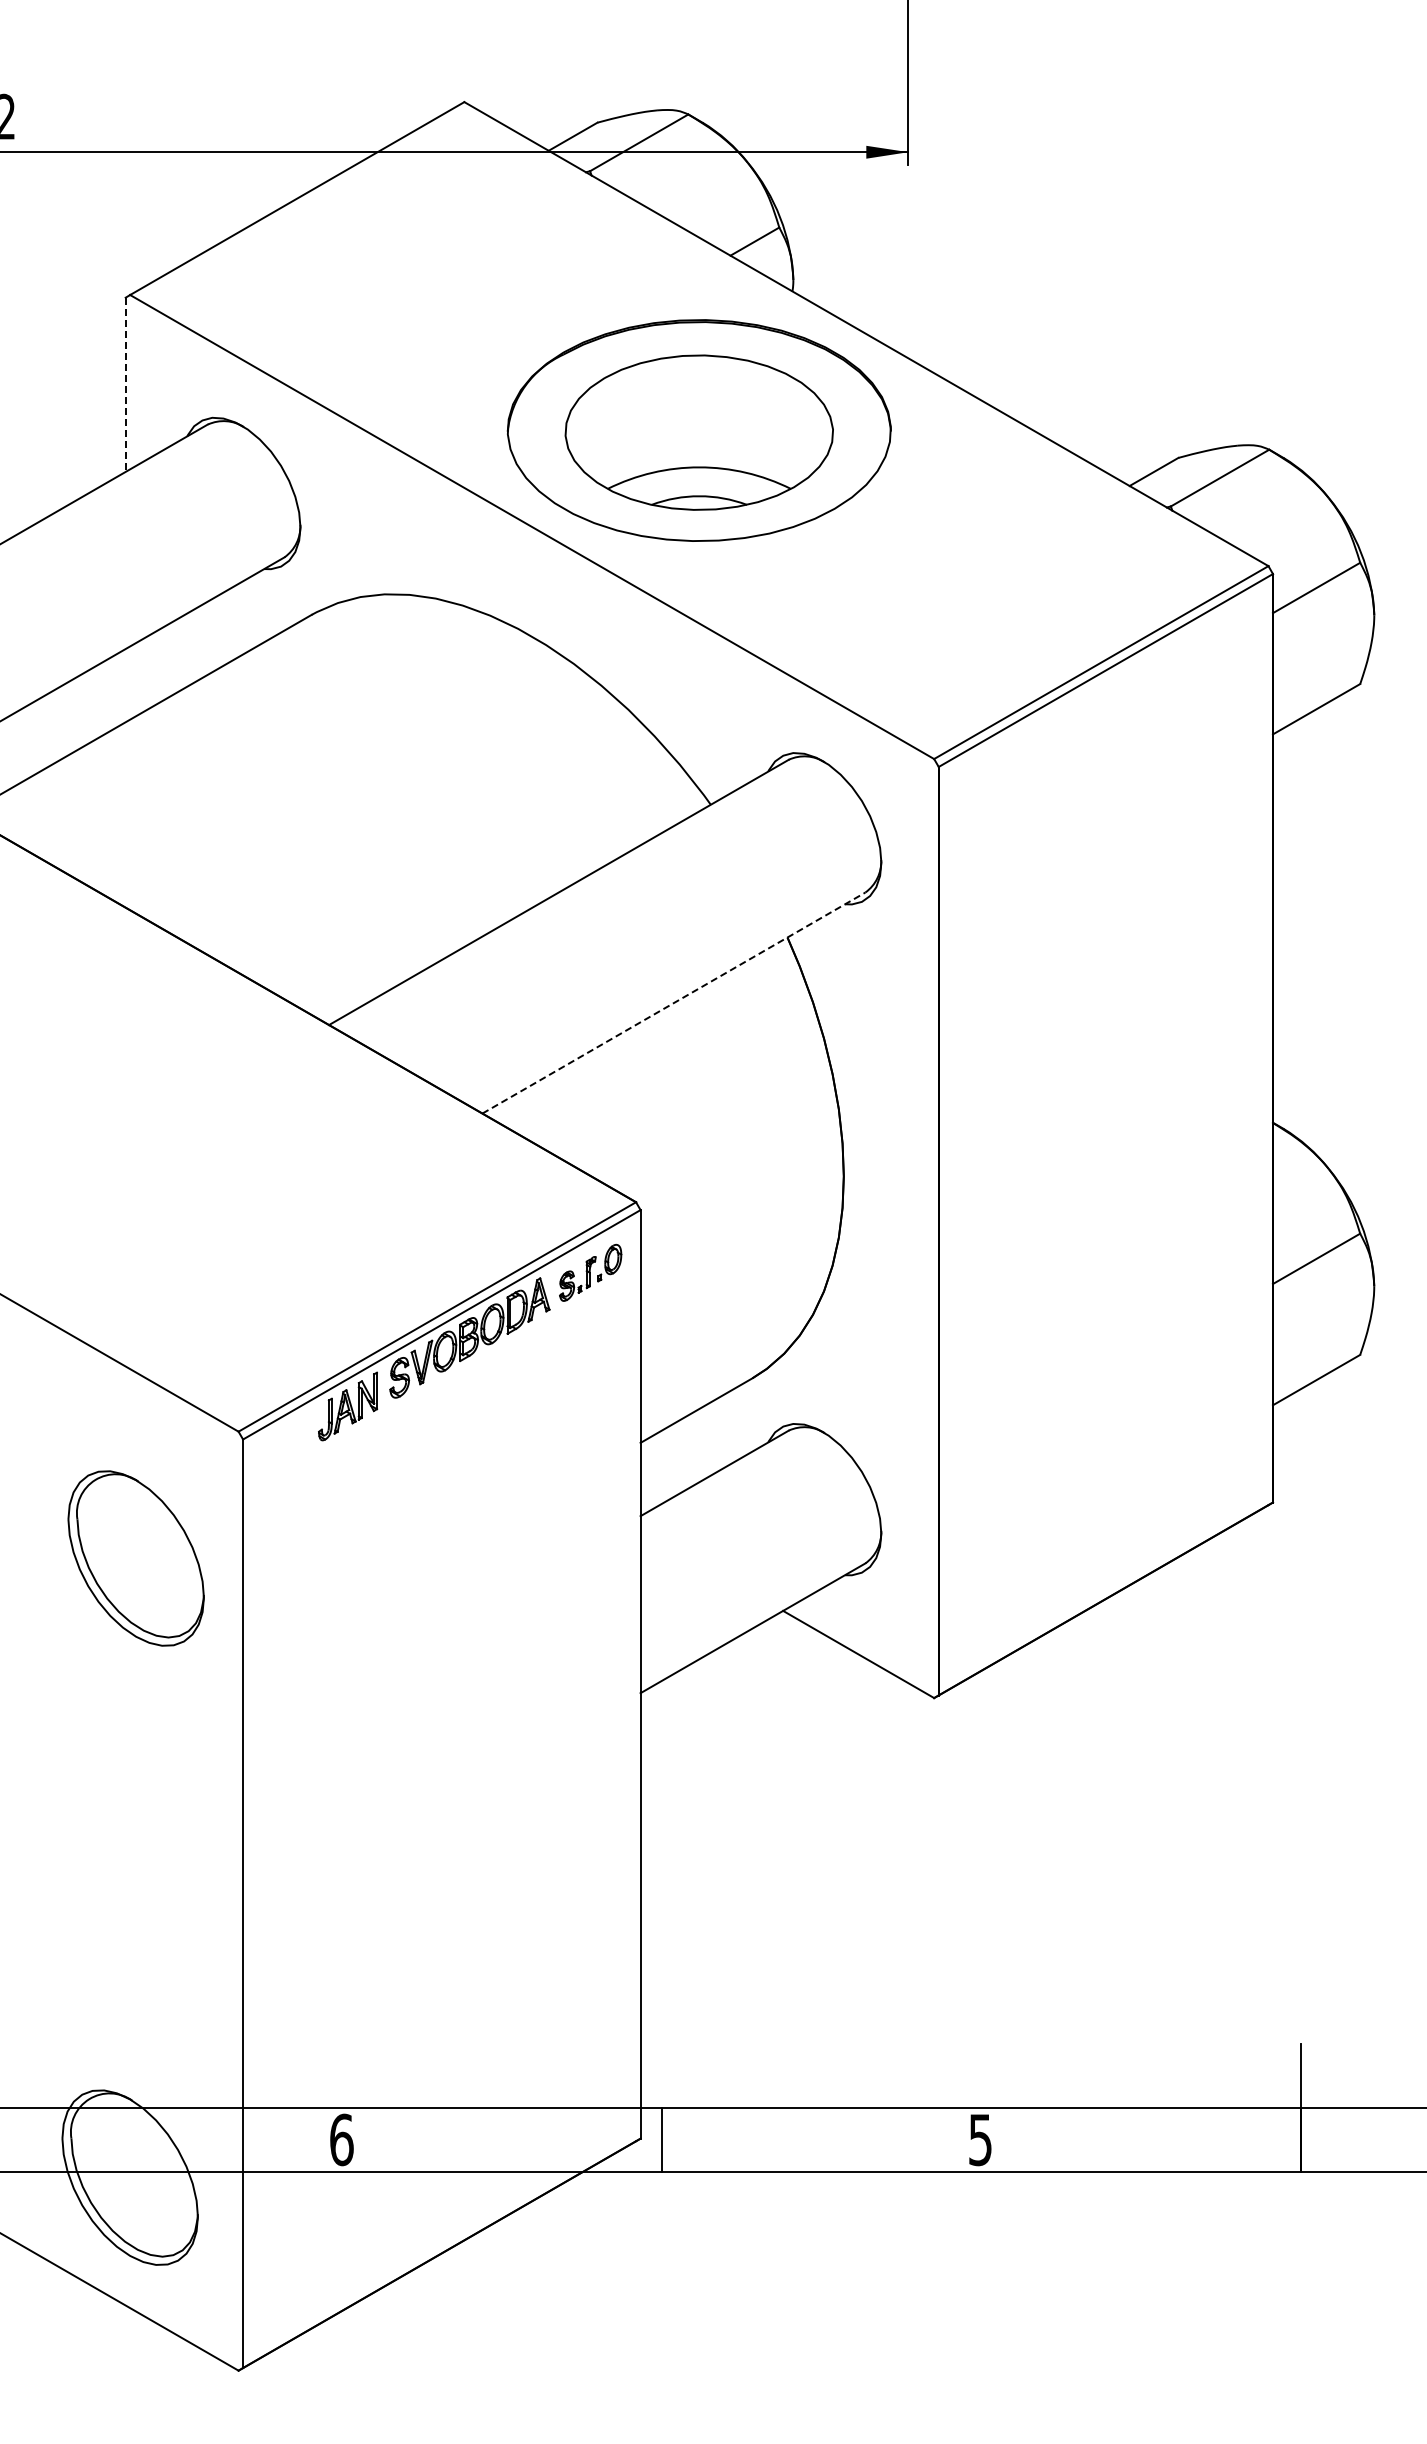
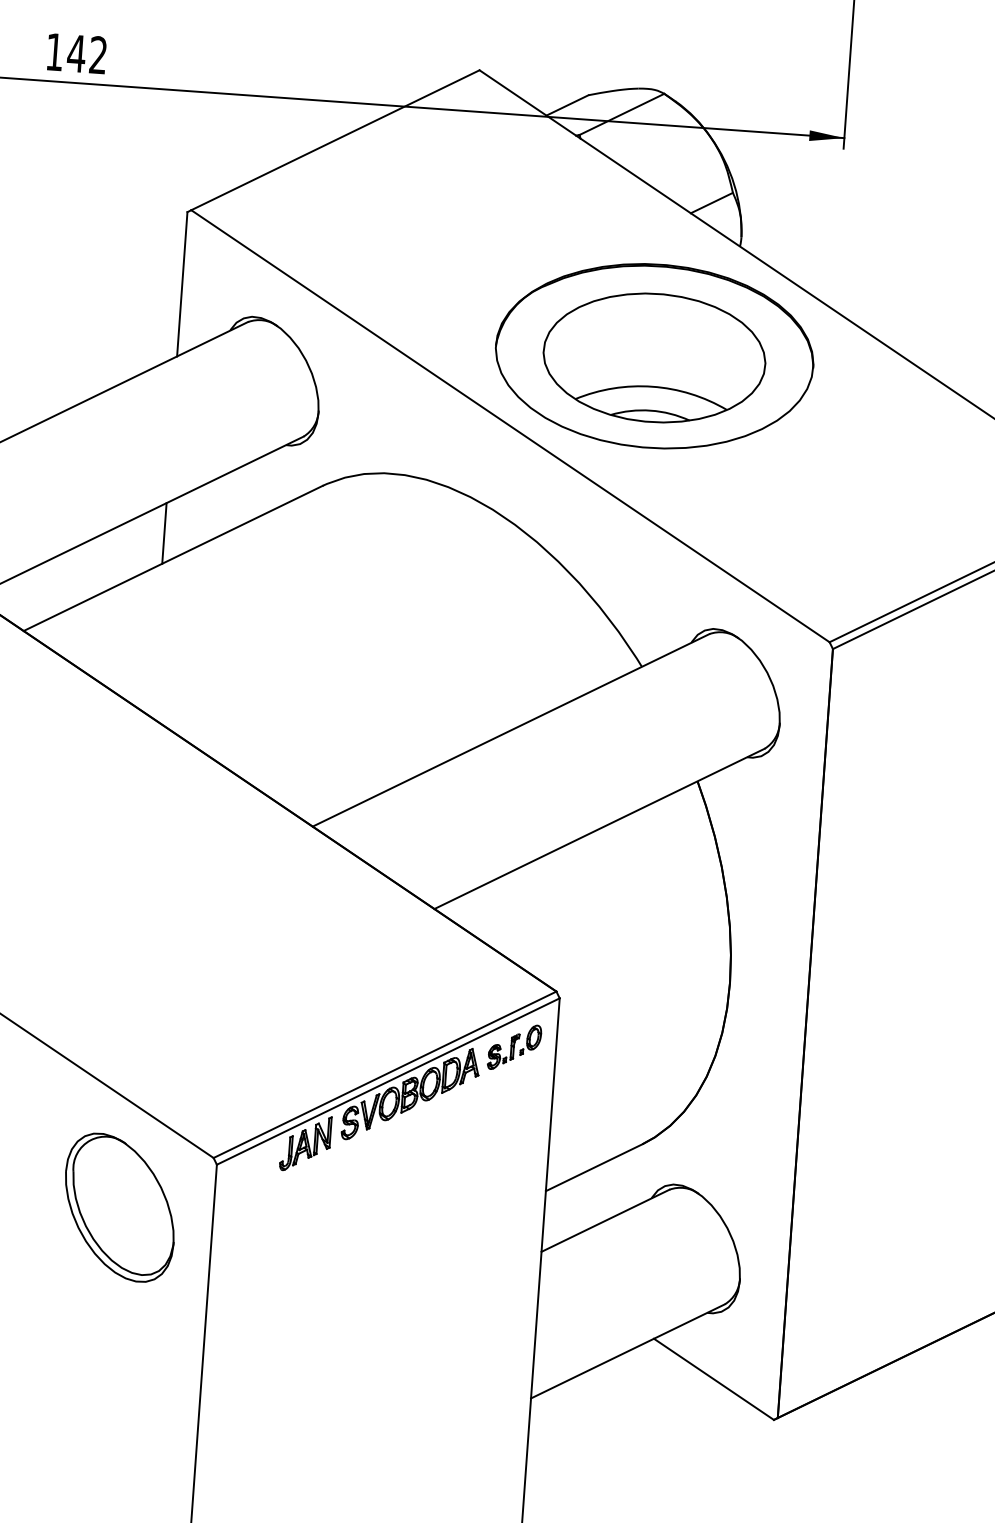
line: (125, 385) -> (182, 284), dashed -> solid
line: (125, 685) -> (164, 533), added
line: (674, 1002) -> (600, 828), dashed -> solid
part: (135, 1558) -> (119, 1207), moved

